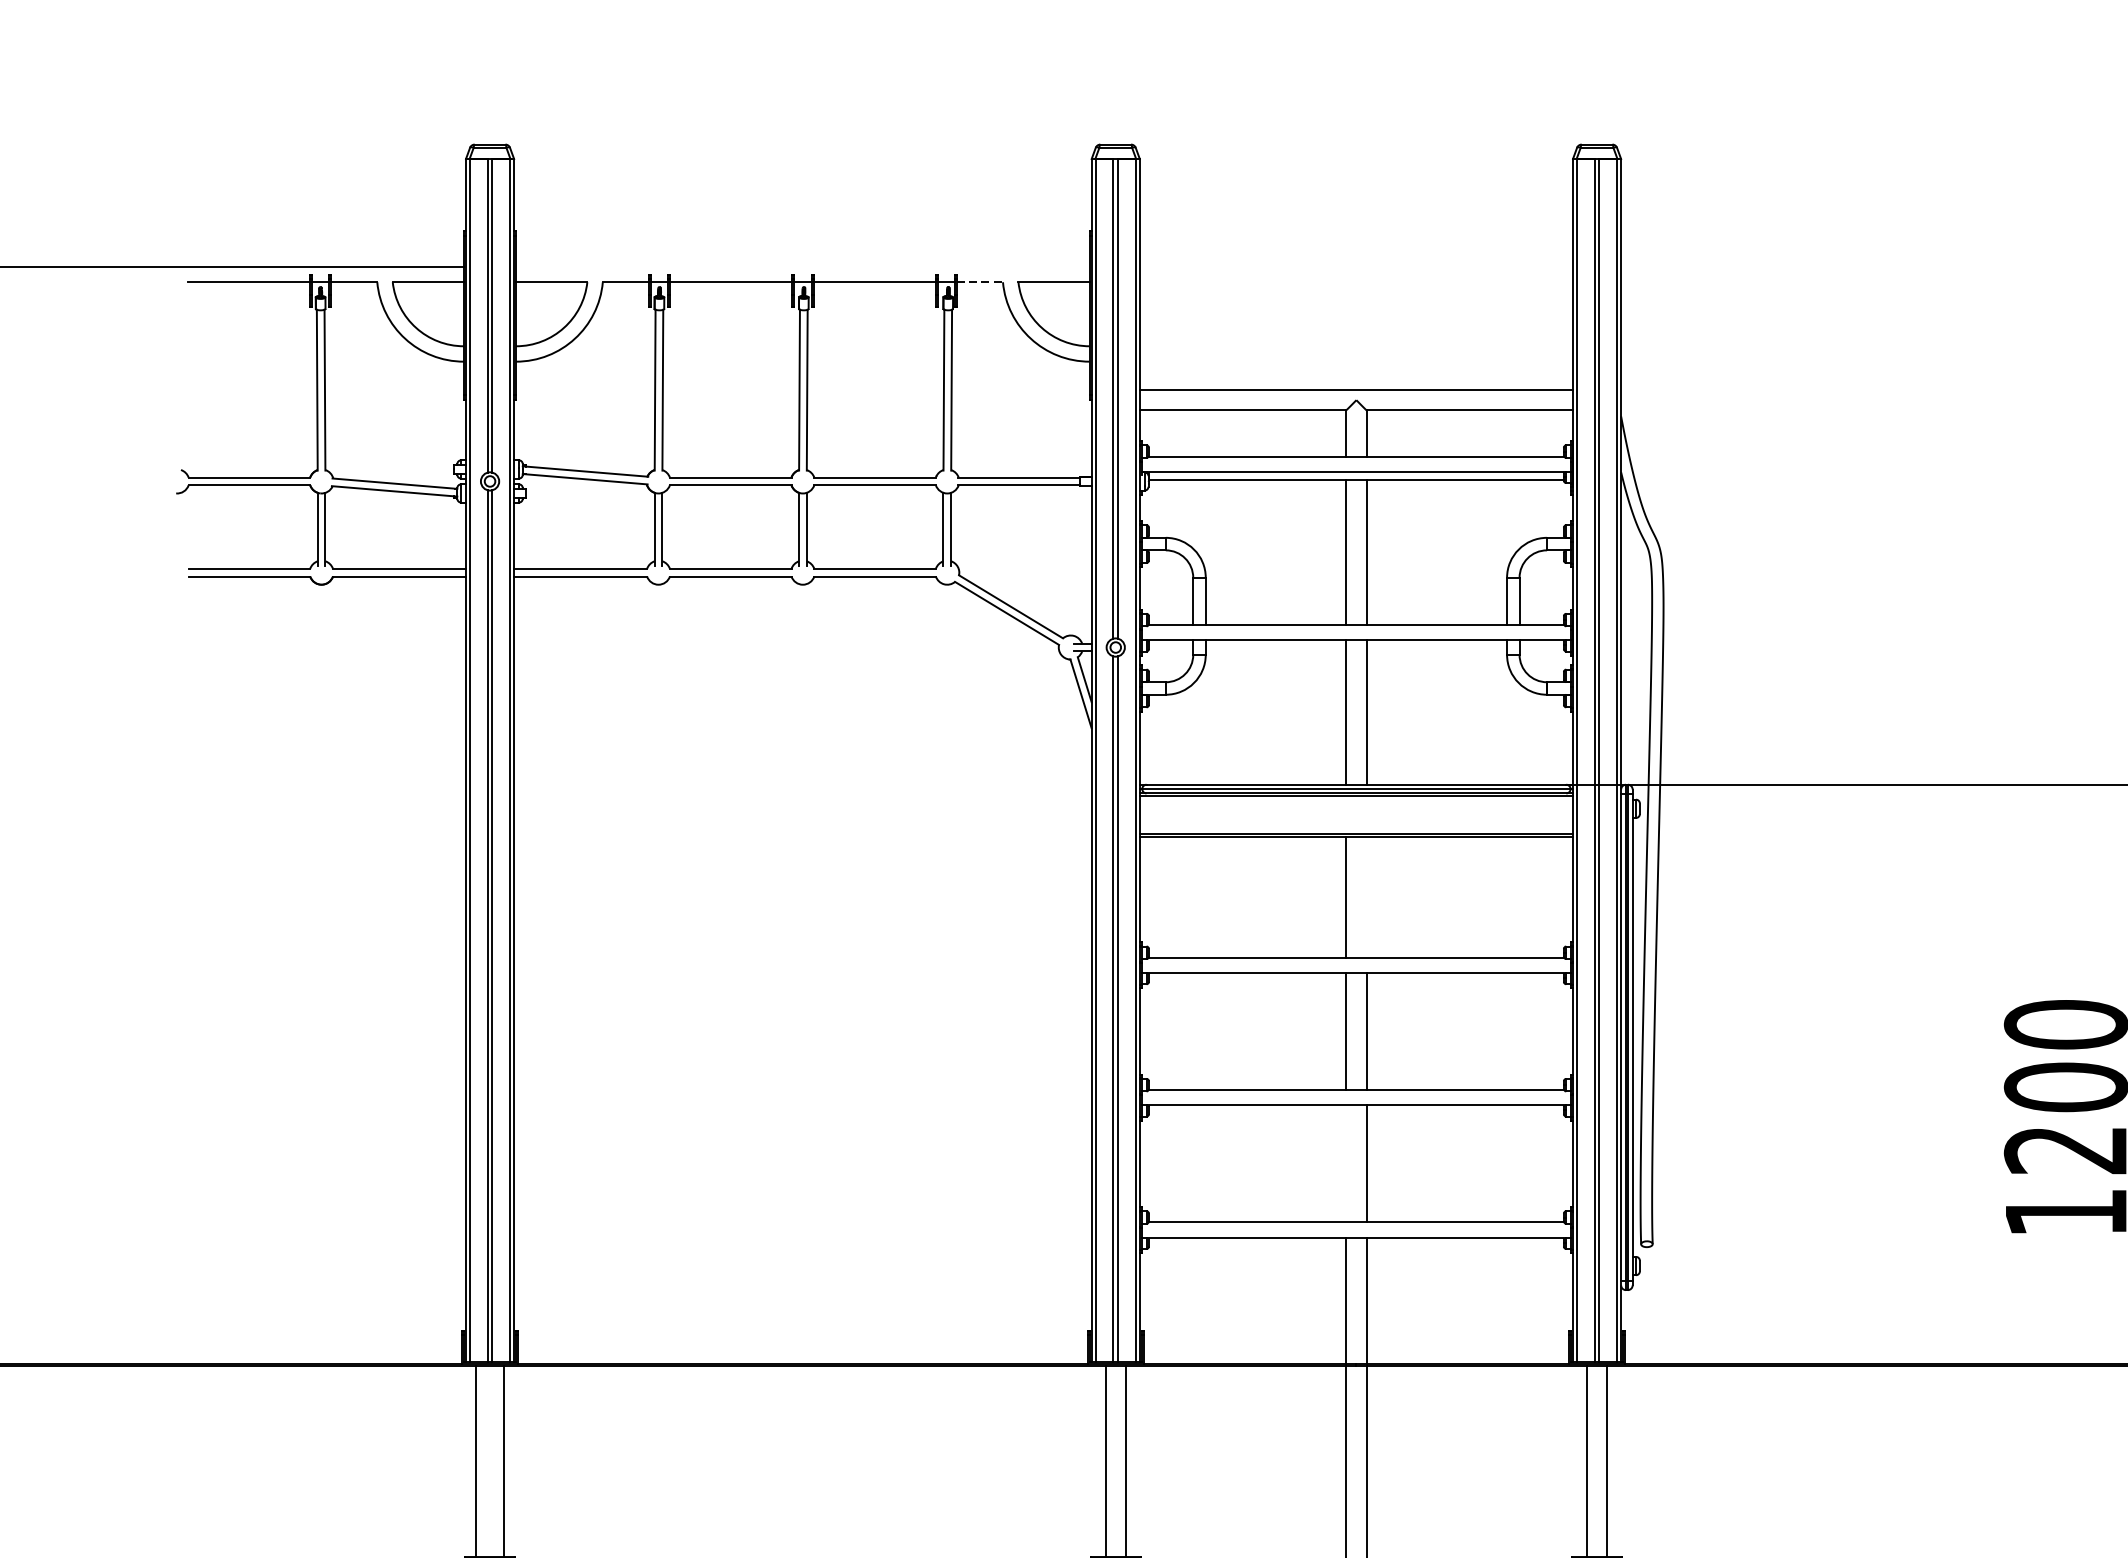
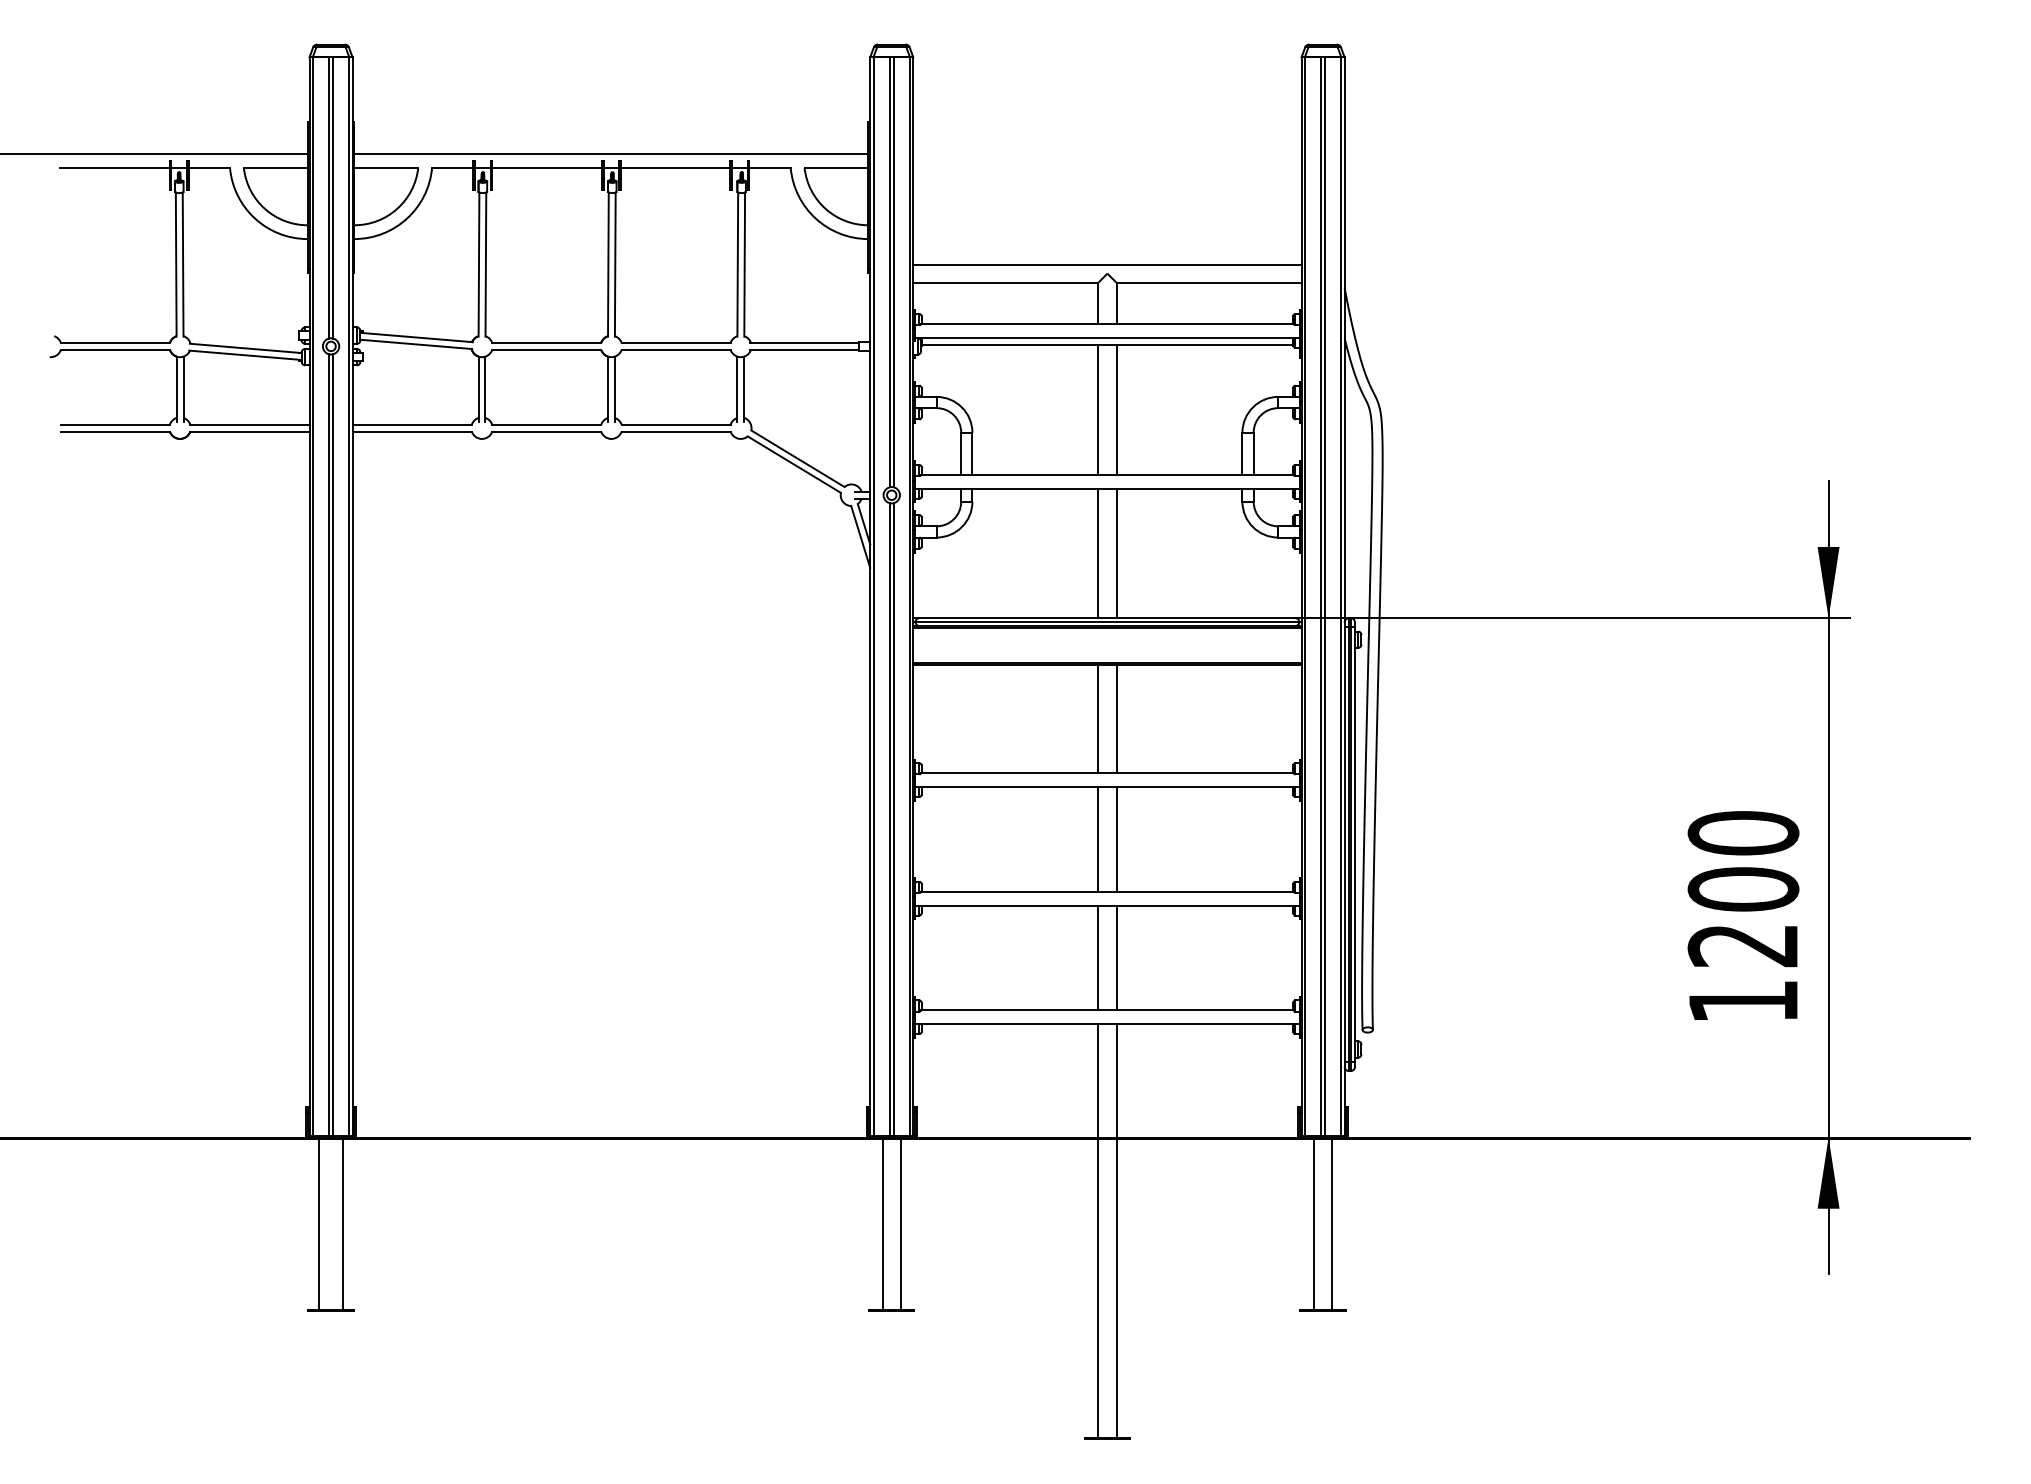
line: (803, 267) -> (611, 154), added
line: (980, 281) -> (770, 167), dashed -> solid
line: (1366, 896) -> (1116, 718), added
line: (1346, 1163) -> (1098, 957), added

